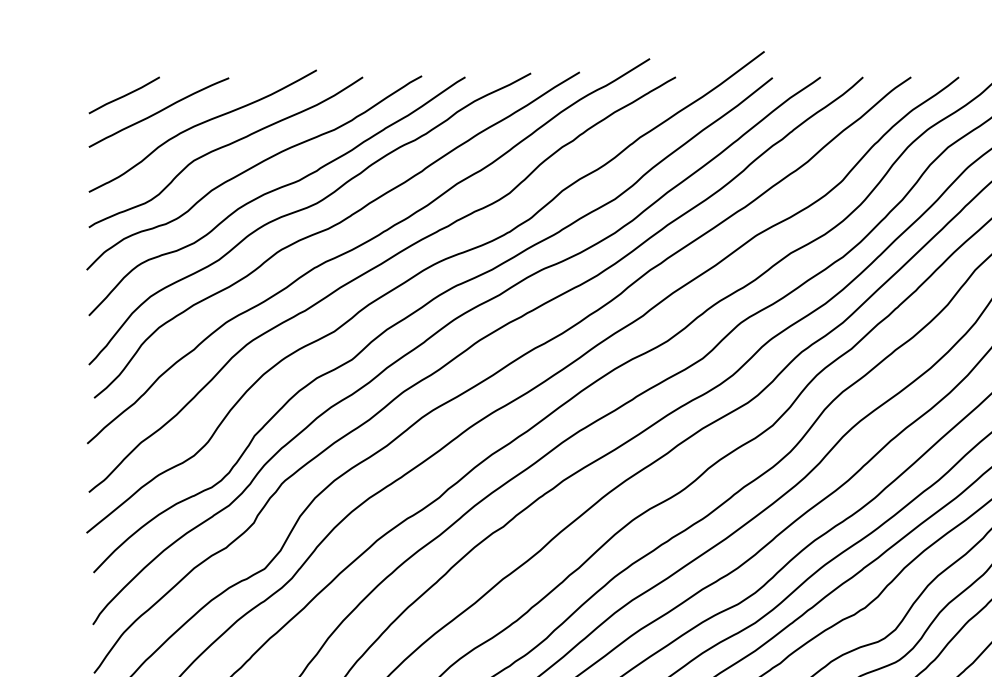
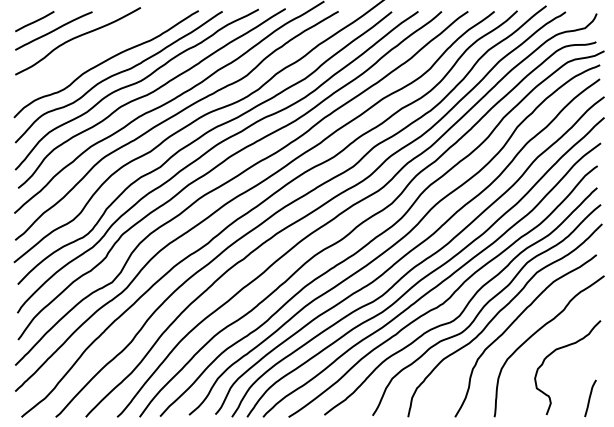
curve: (225, 147) -> (90, 50), removed

